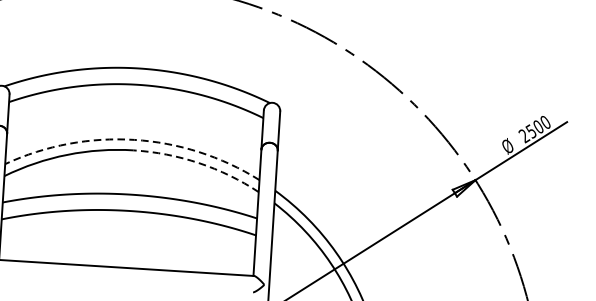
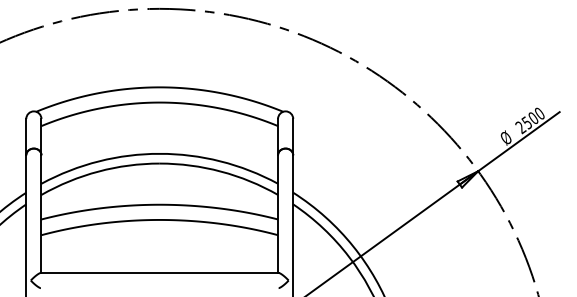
arc: (134, 139) -> (159, 153), dashed -> solid
arc: (198, 163) -> (220, 171), dashed -> solid

